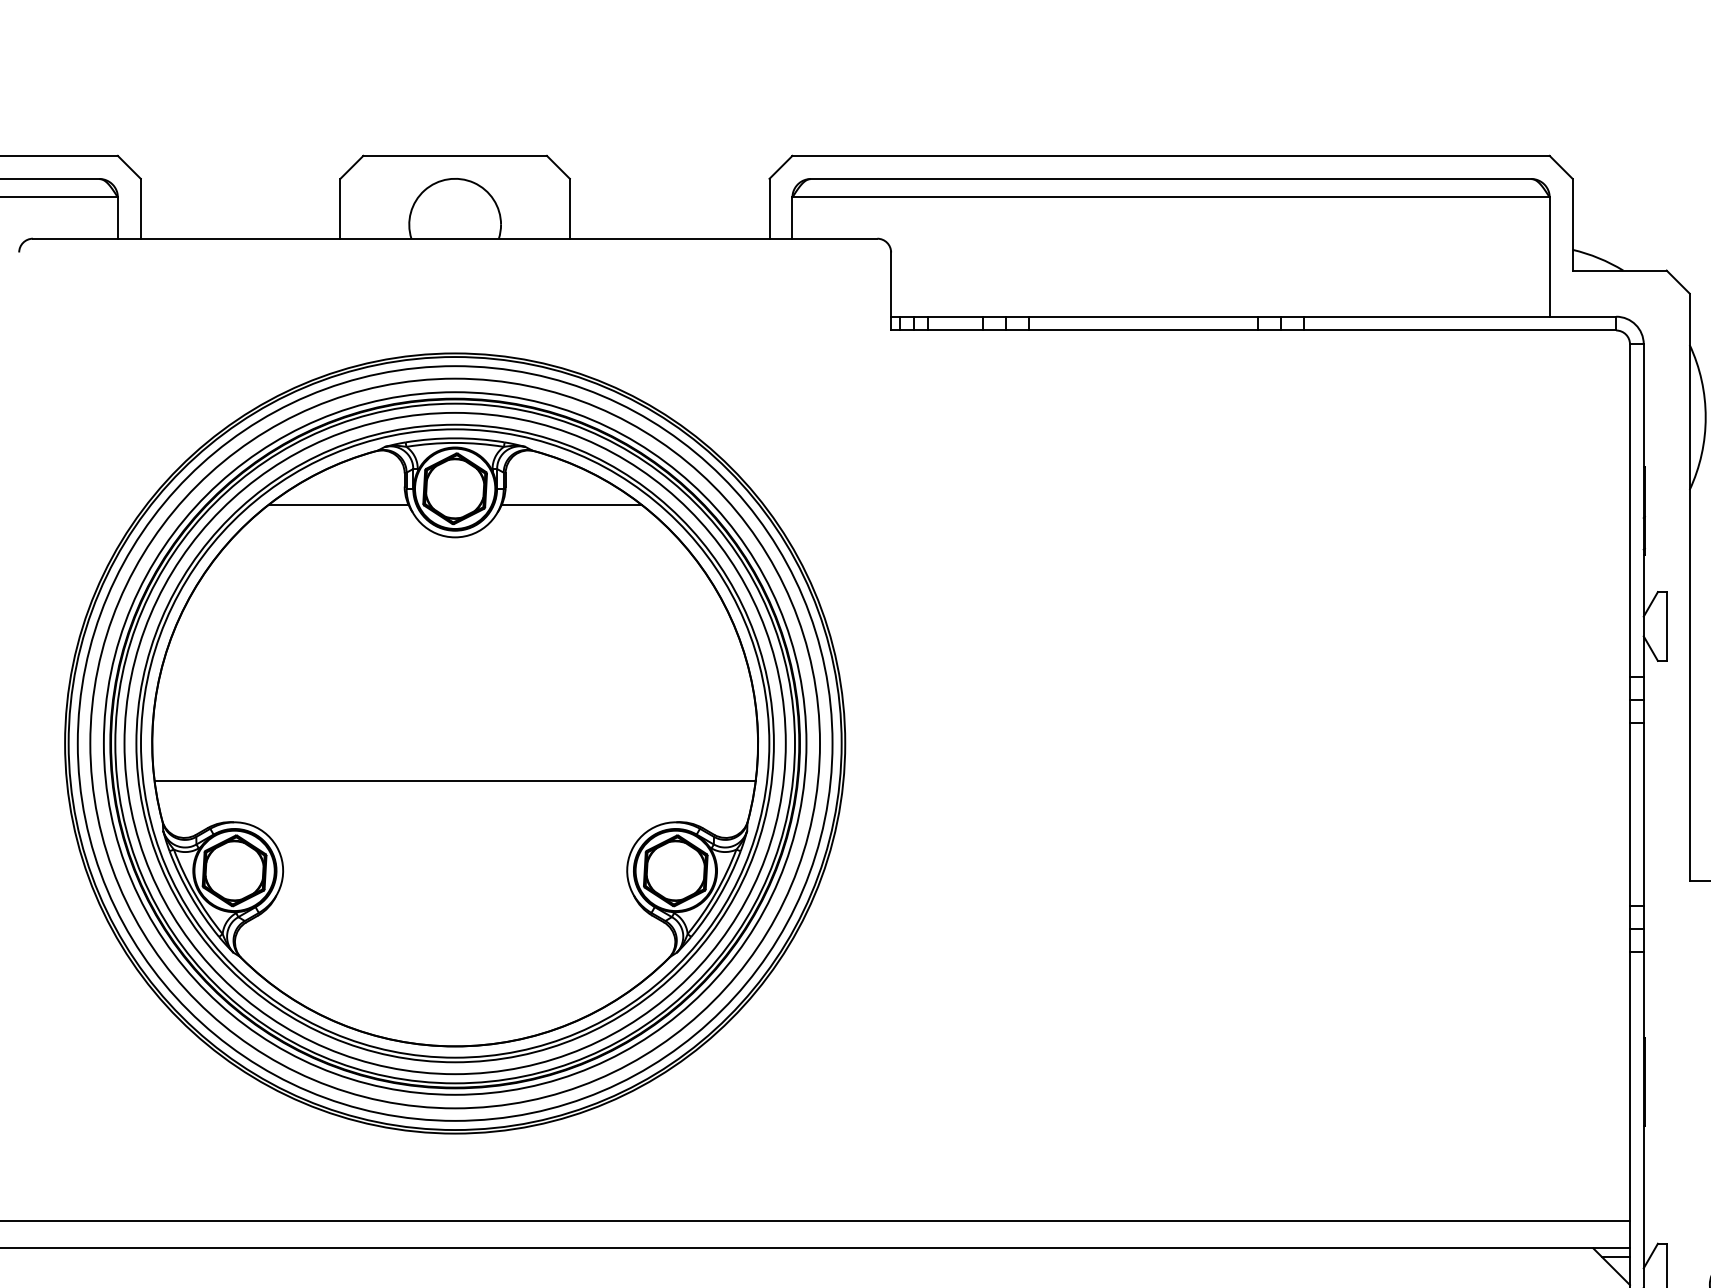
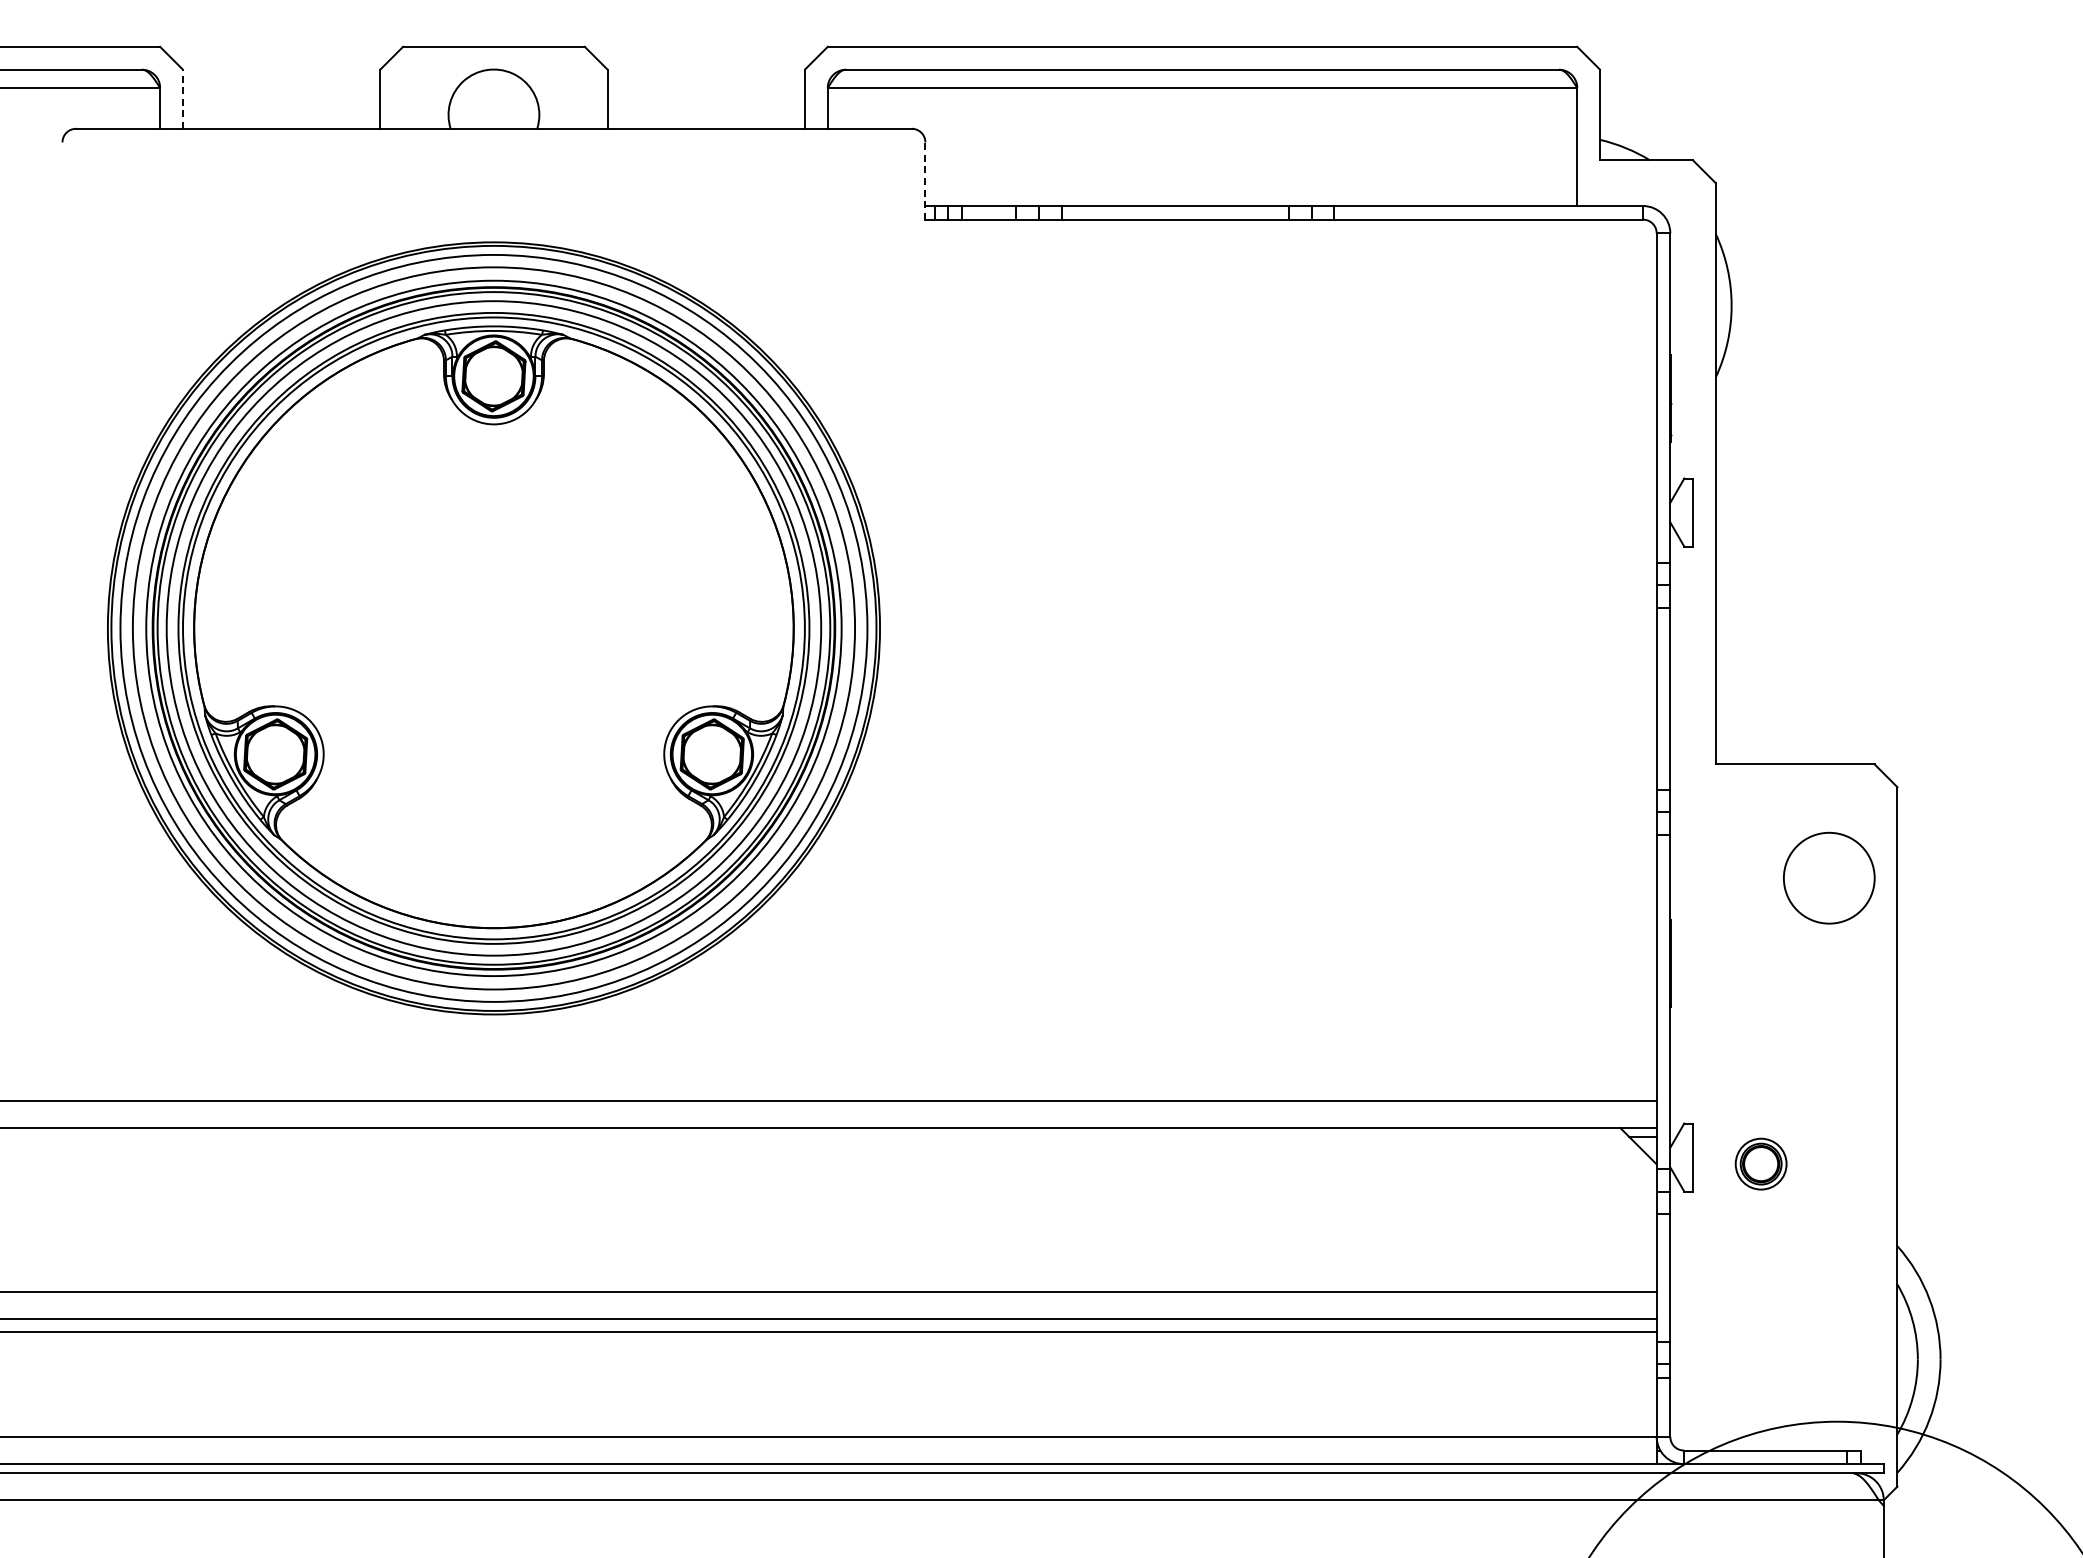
line: (140, 209) -> (182, 99), solid -> dashed
line: (891, 291) -> (925, 181), solid -> dashed
line: (338, 505) -> (378, 392), removed
line: (571, 505) -> (609, 392), removed
line: (454, 780) -> (493, 665), removed

